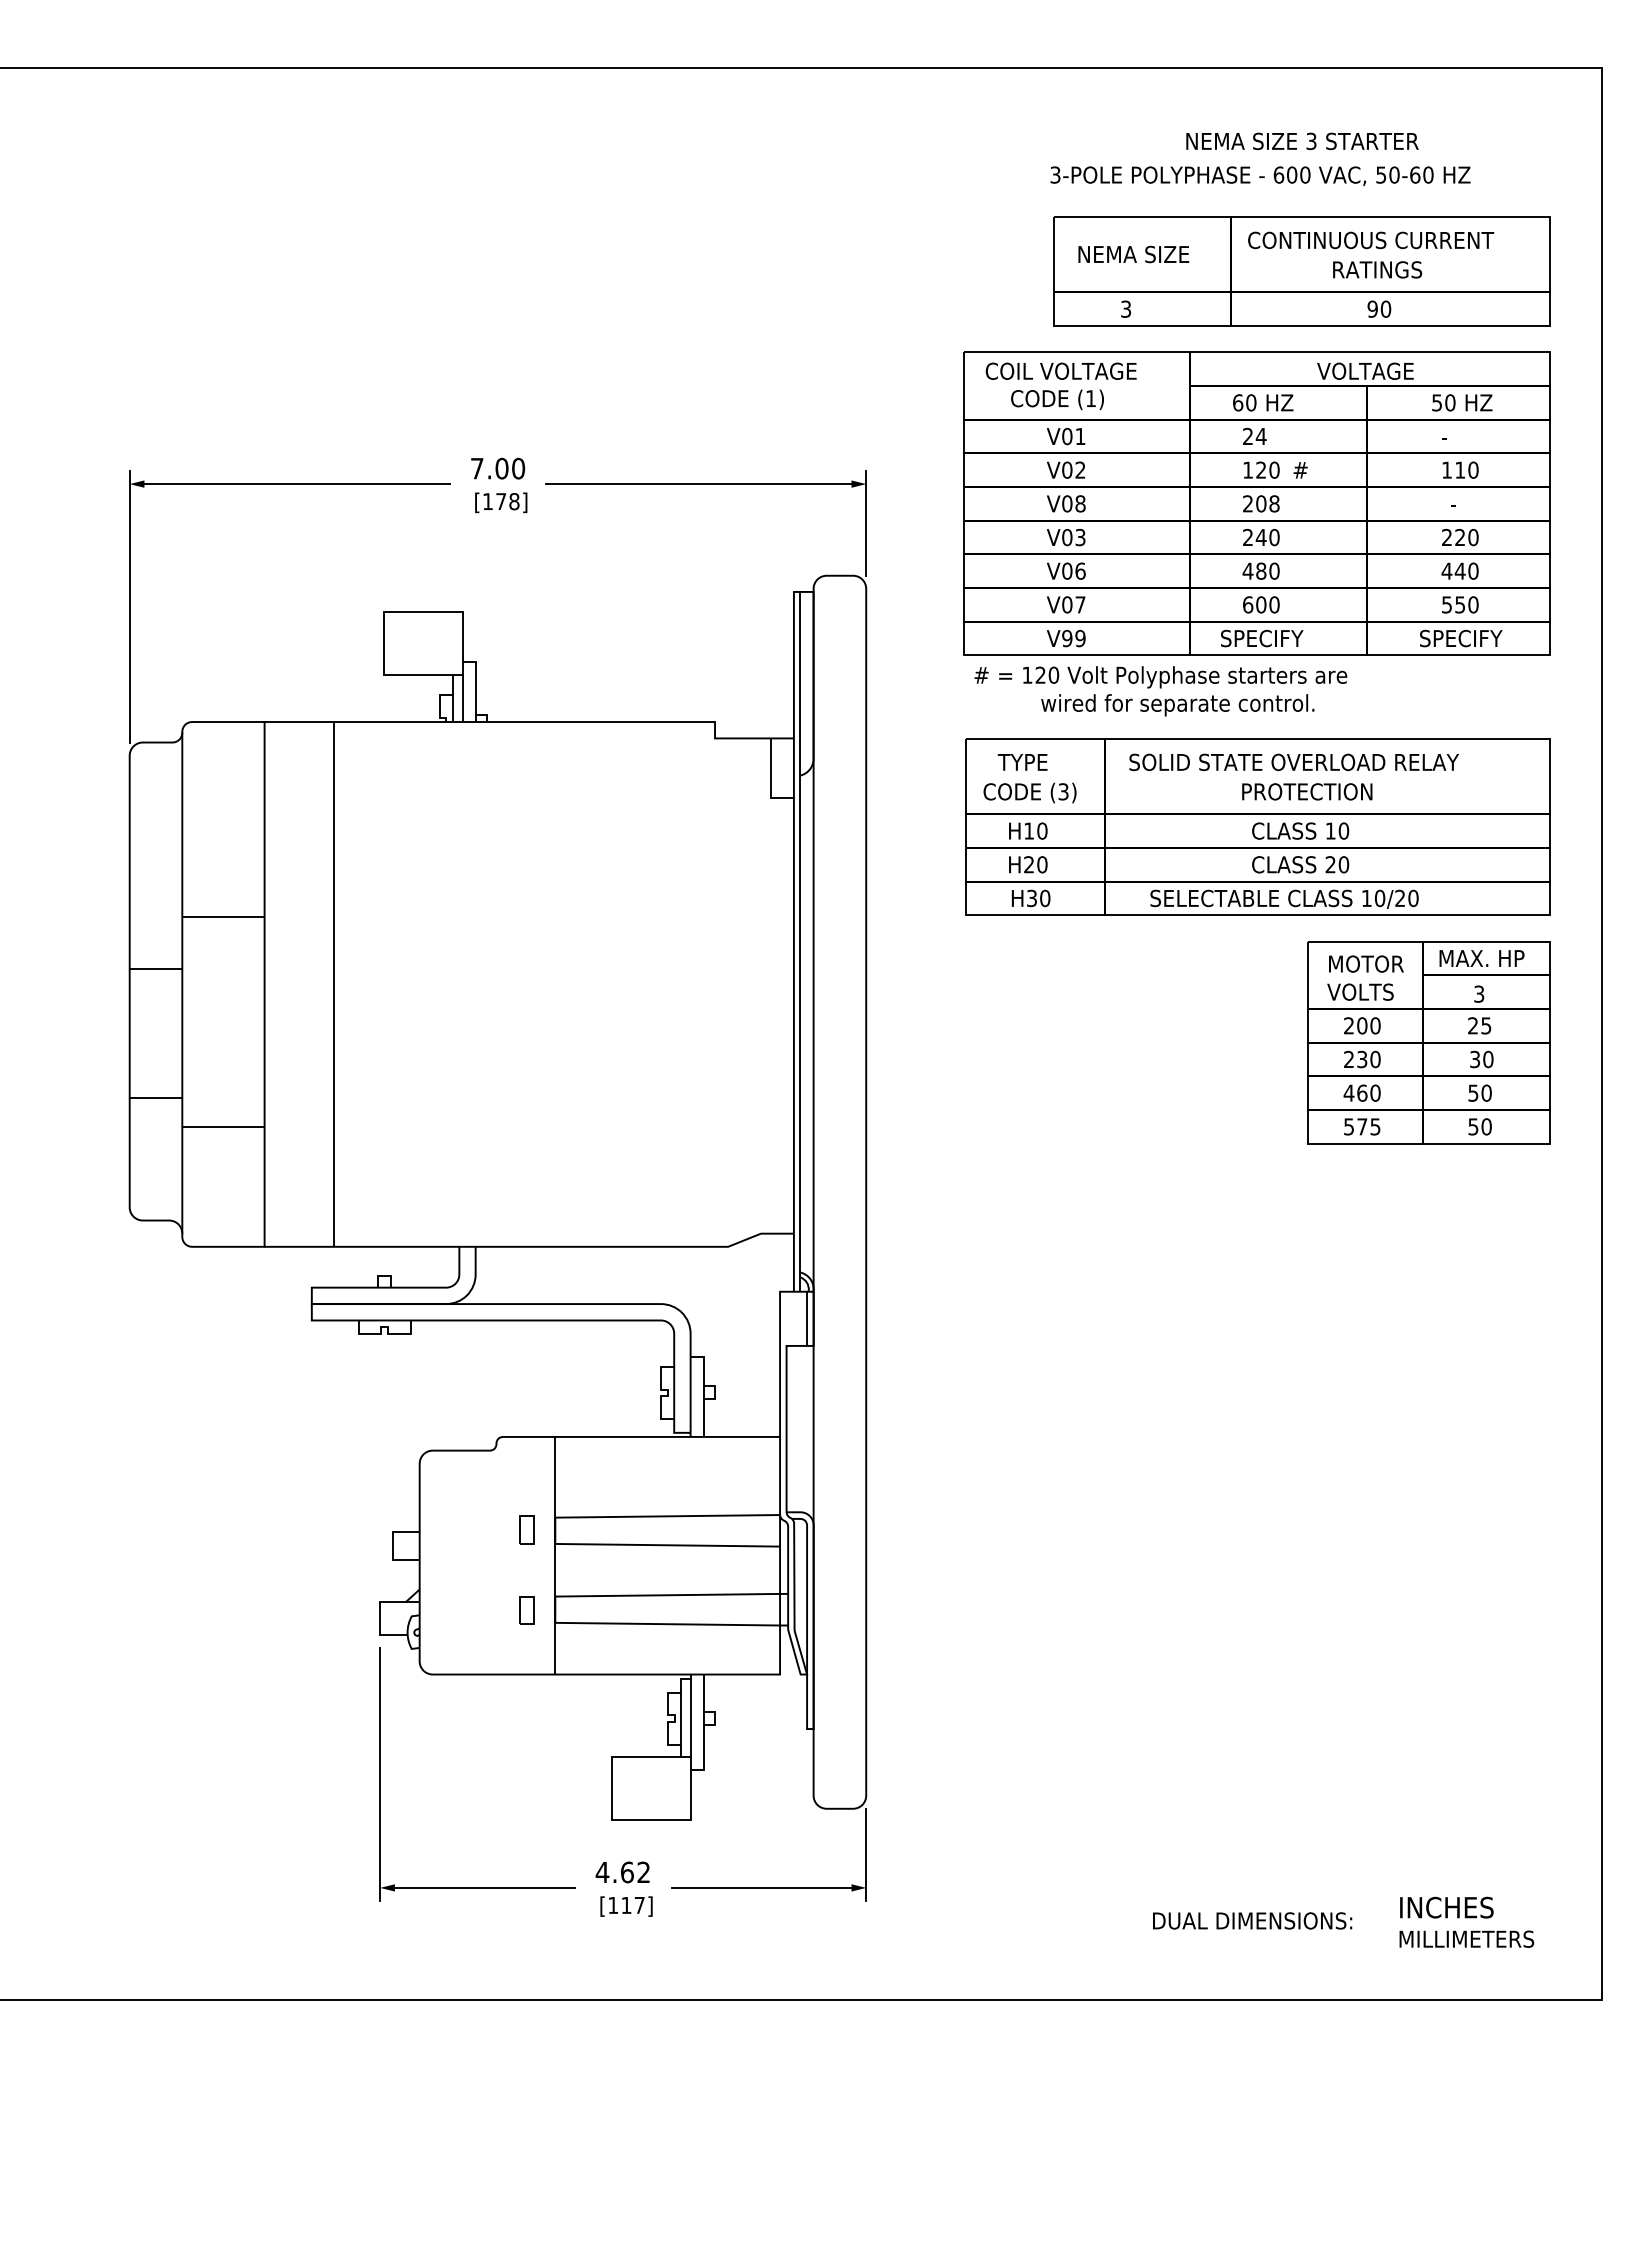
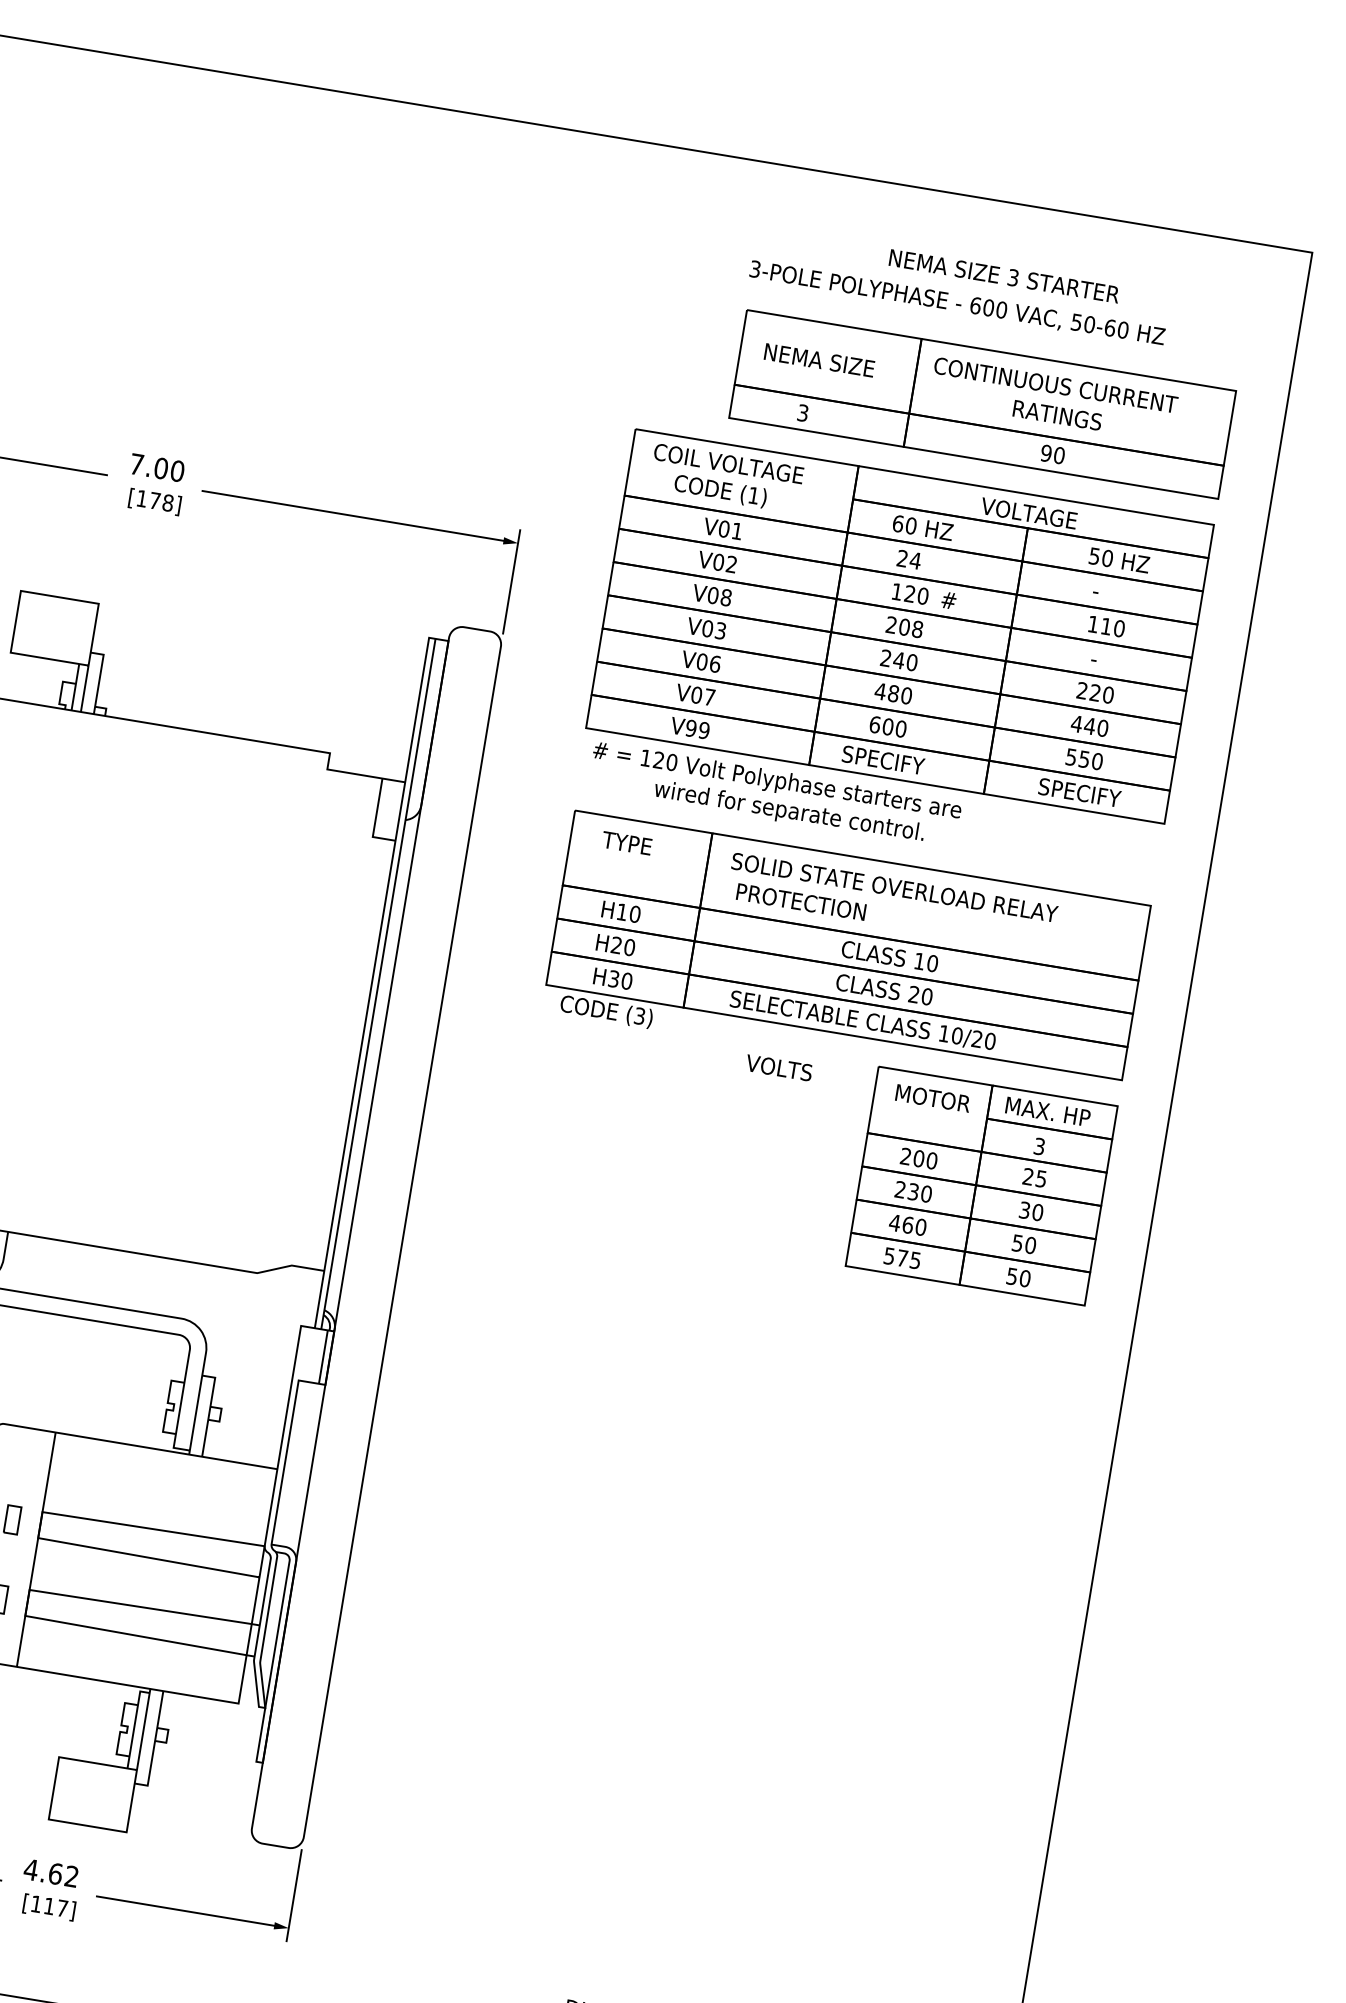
text: (1307, 791) -> (801, 901), moved
text: (1029, 792) -> (606, 1011), moved
text: (1360, 991) -> (779, 1067), moved

